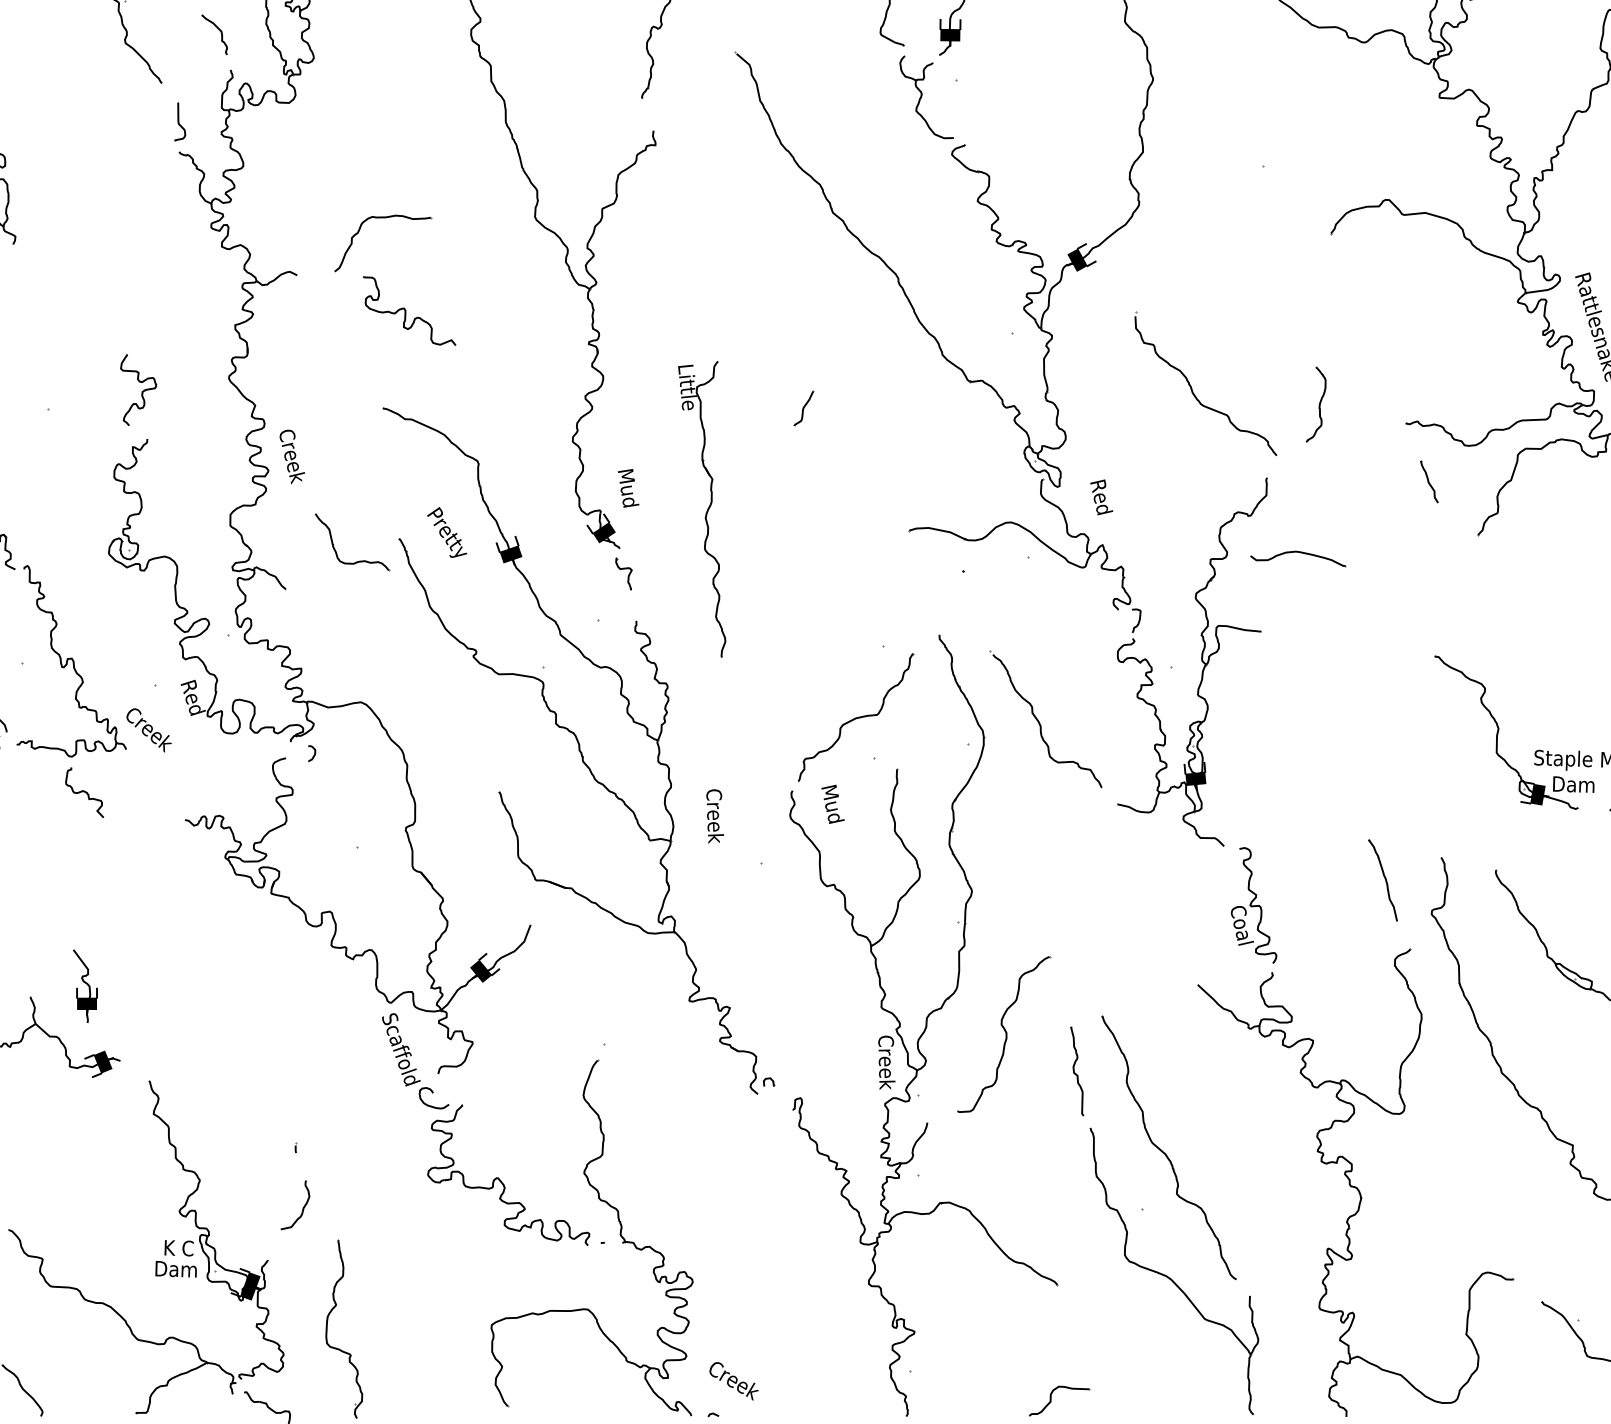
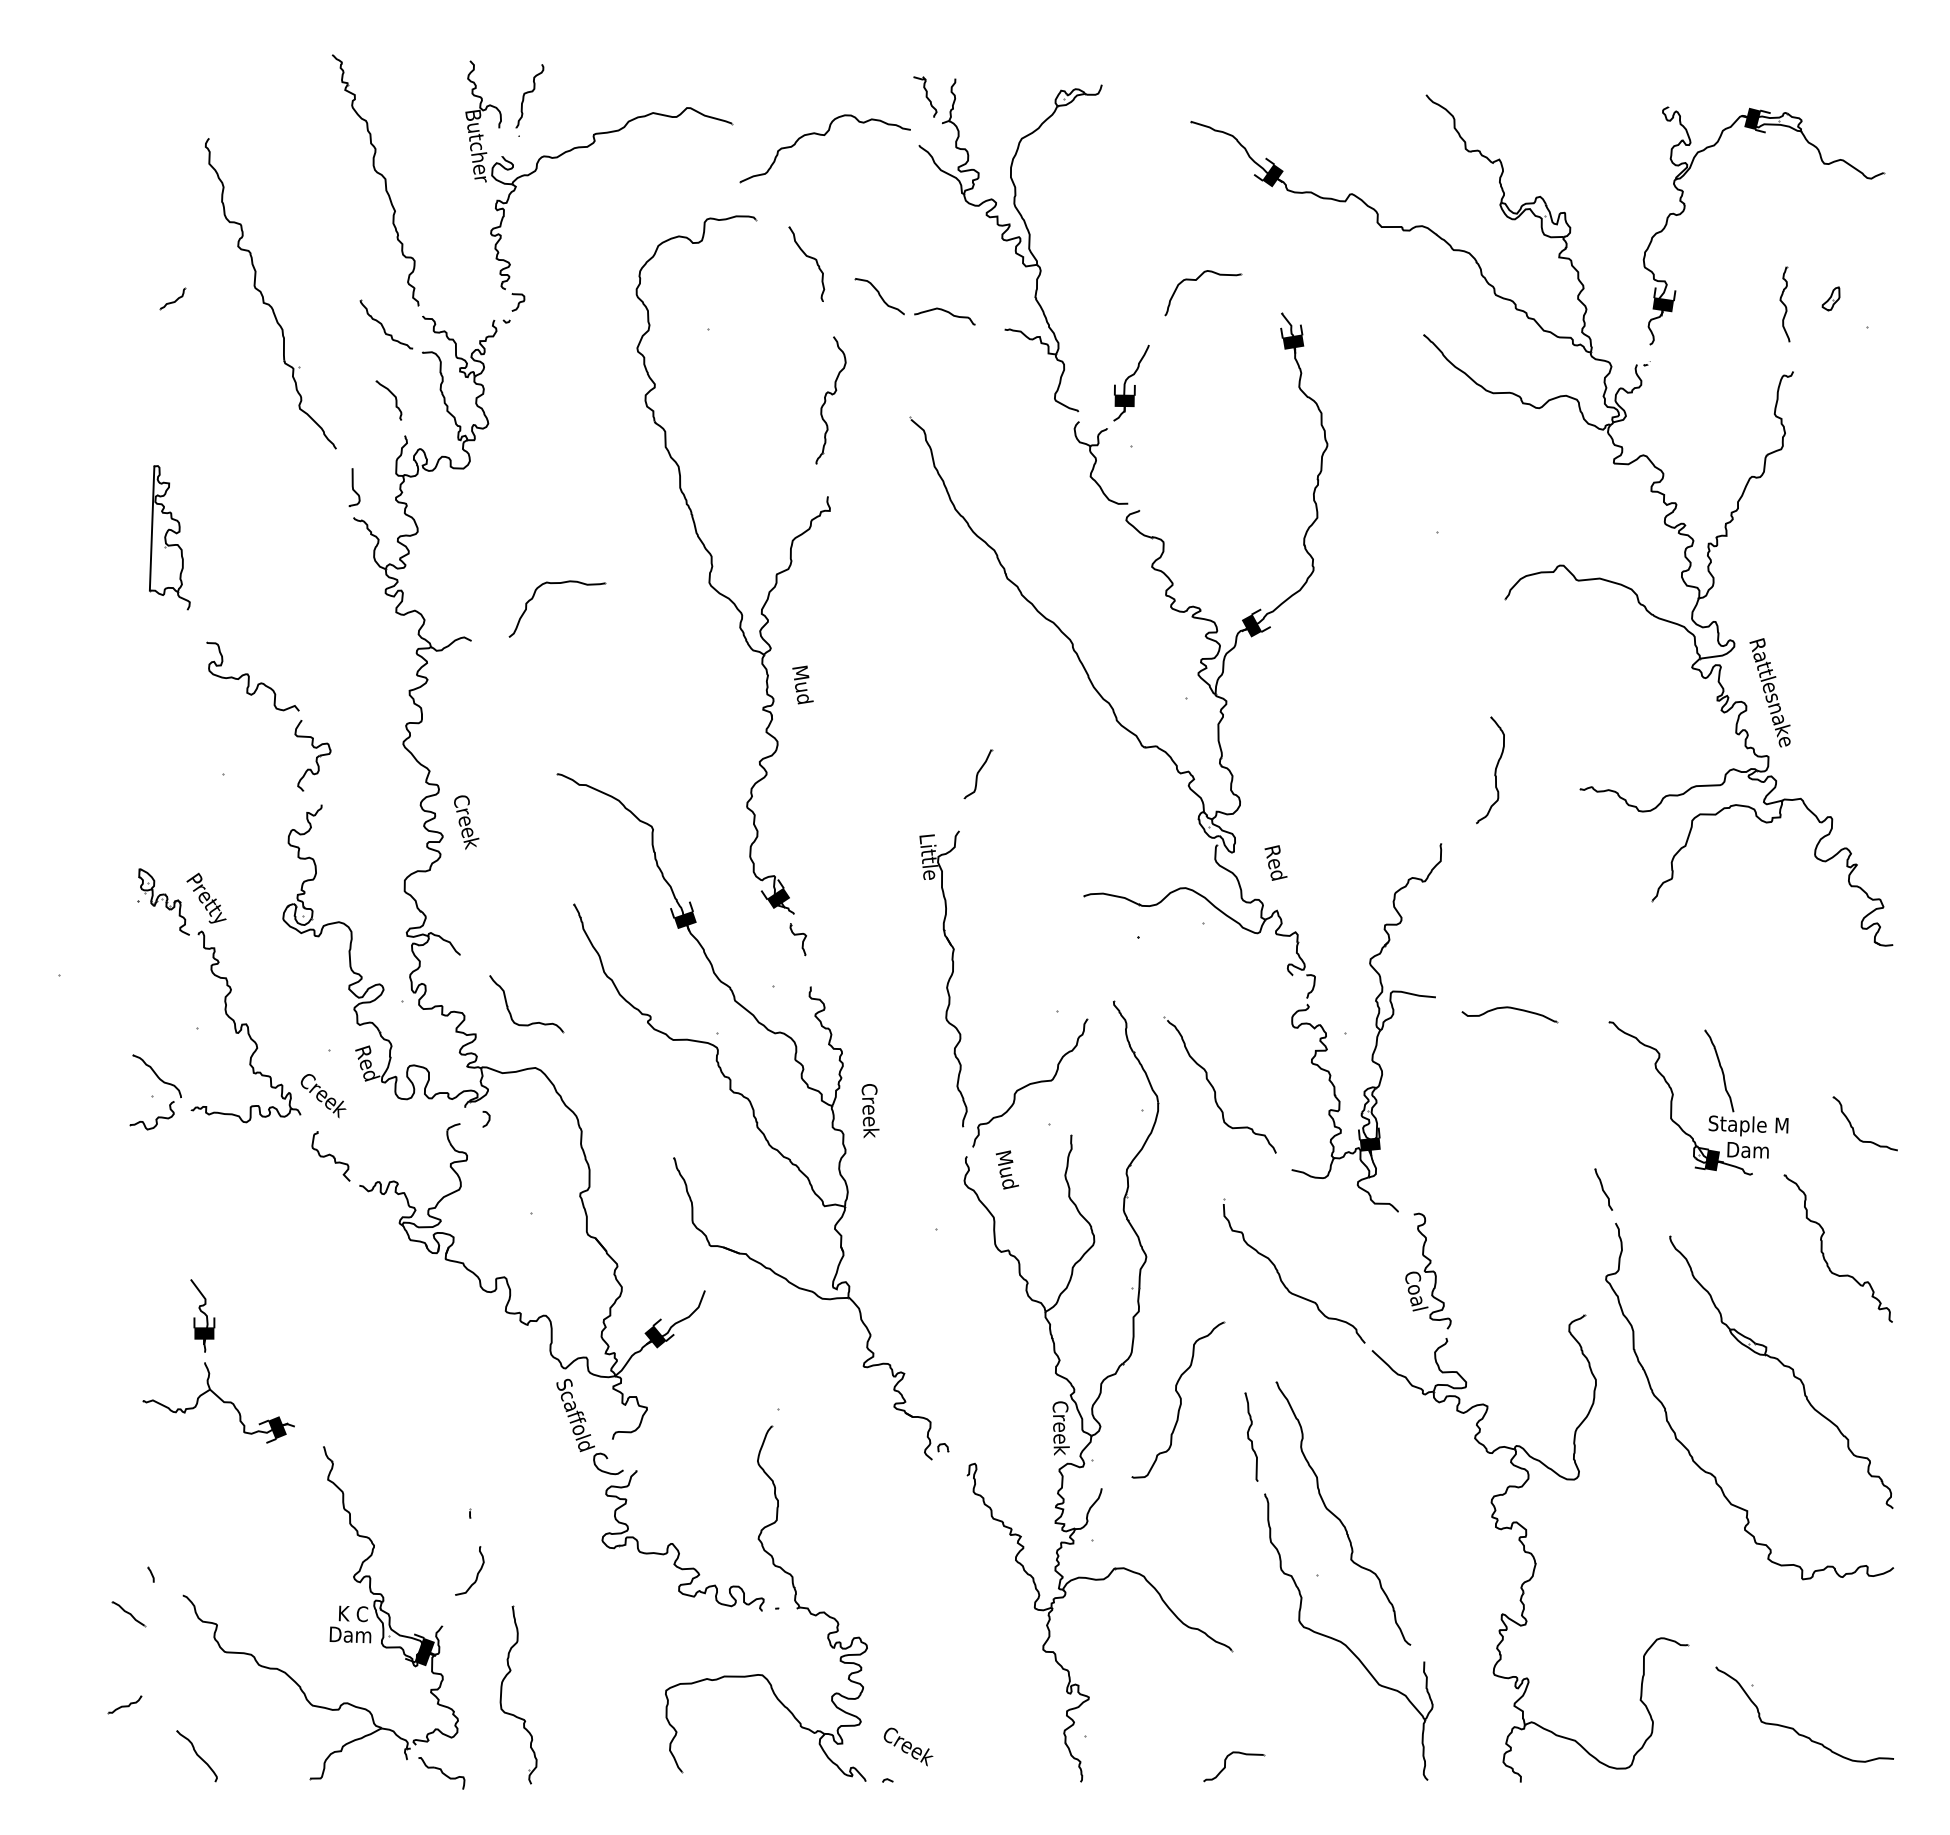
curve: (406, 310) -> (249, 676), moved
part: (1192, 386) -> (1280, 1274), moved
part: (1316, 404) -> (1490, 770), size x1.43
part: (804, 408) -> (978, 774), size x1.43
part: (1429, 481) -> (1603, 1189), moved
text: (628, 487) -> (802, 684), moved
part: (702, 508) -> (943, 978), moved
text: (447, 531) -> (206, 897), moved
part: (336, 549) -> (510, 1011), moved
part: (1298, 558) -> (1509, 1014), moved
curve: (84, 792) -> (330, 1156), moved
text: (715, 816) -> (870, 1111), moved
part: (1383, 879) -> (1719, 1070), moved
part: (85, 985) -> (202, 1315), moved

